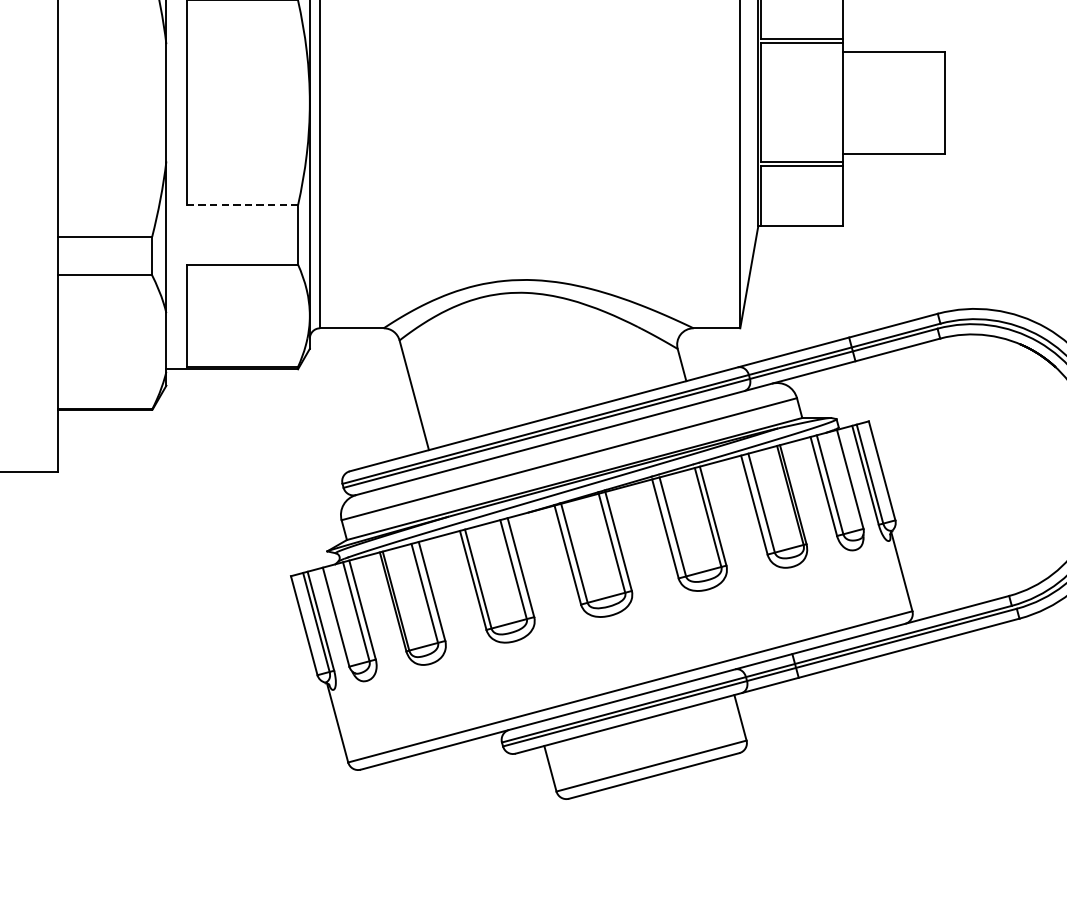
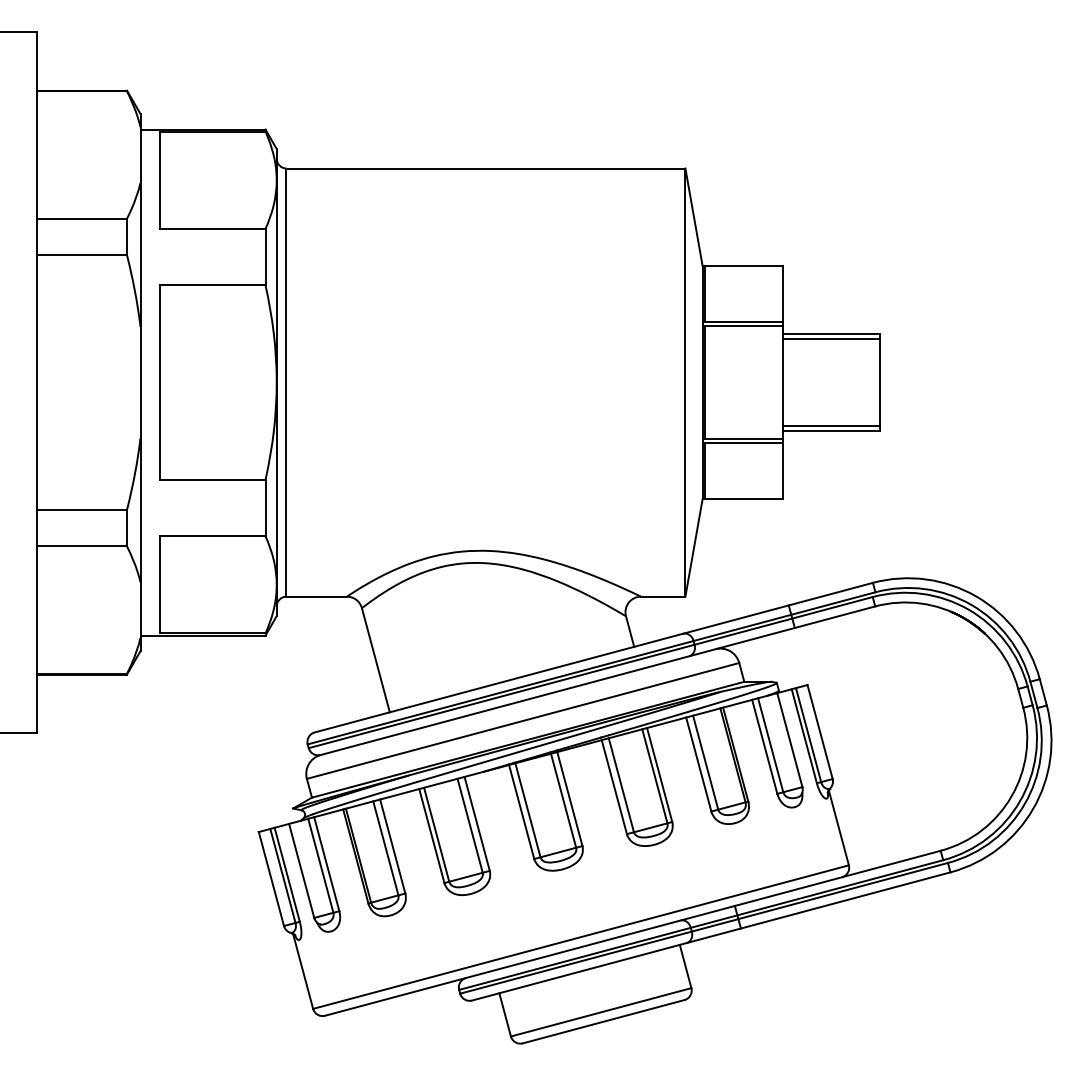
line: (894, 57) -> (831, 339), added
line: (894, 148) -> (831, 425), added
line: (242, 204) -> (212, 479), dashed -> solid

